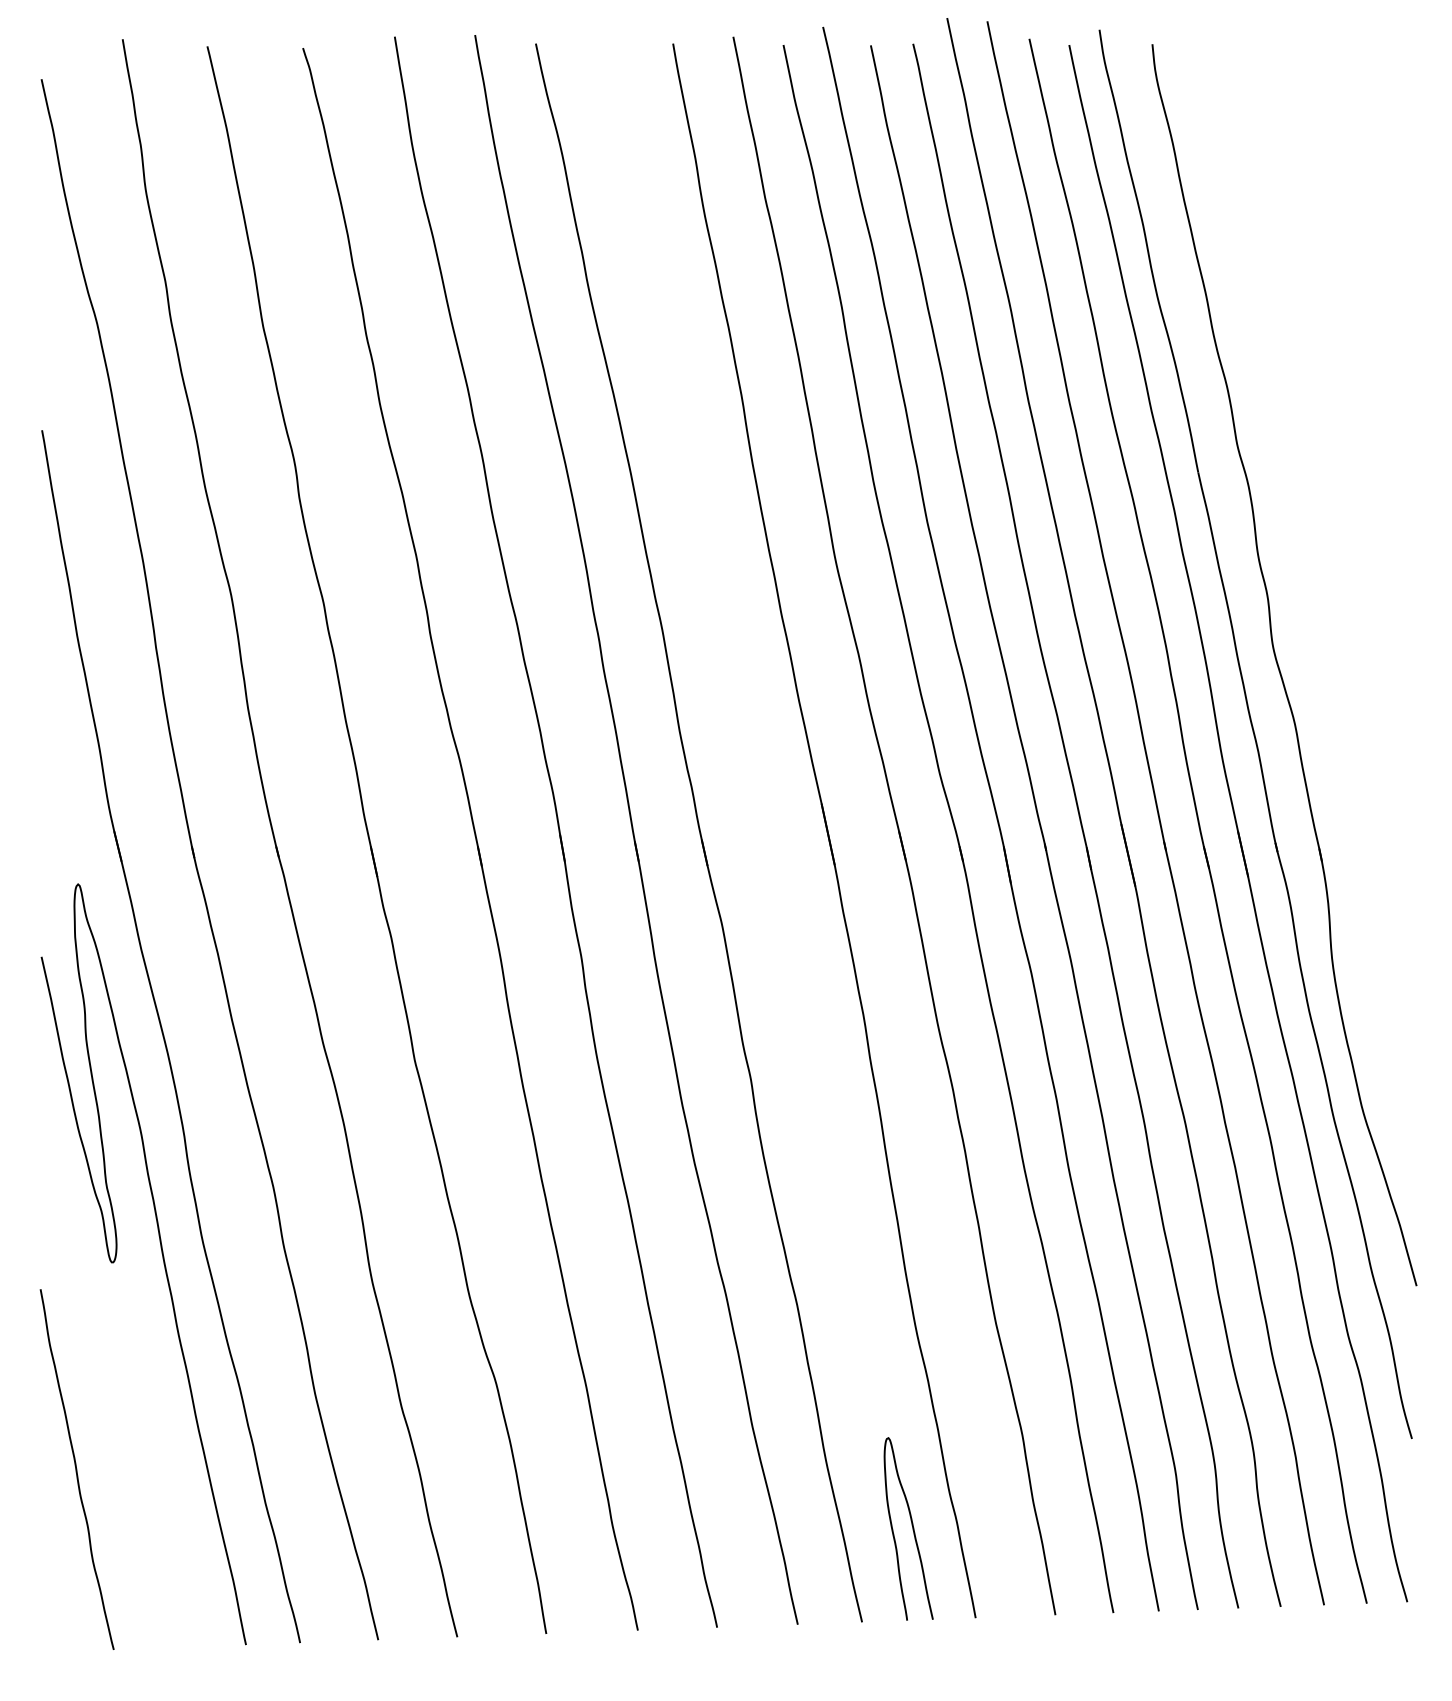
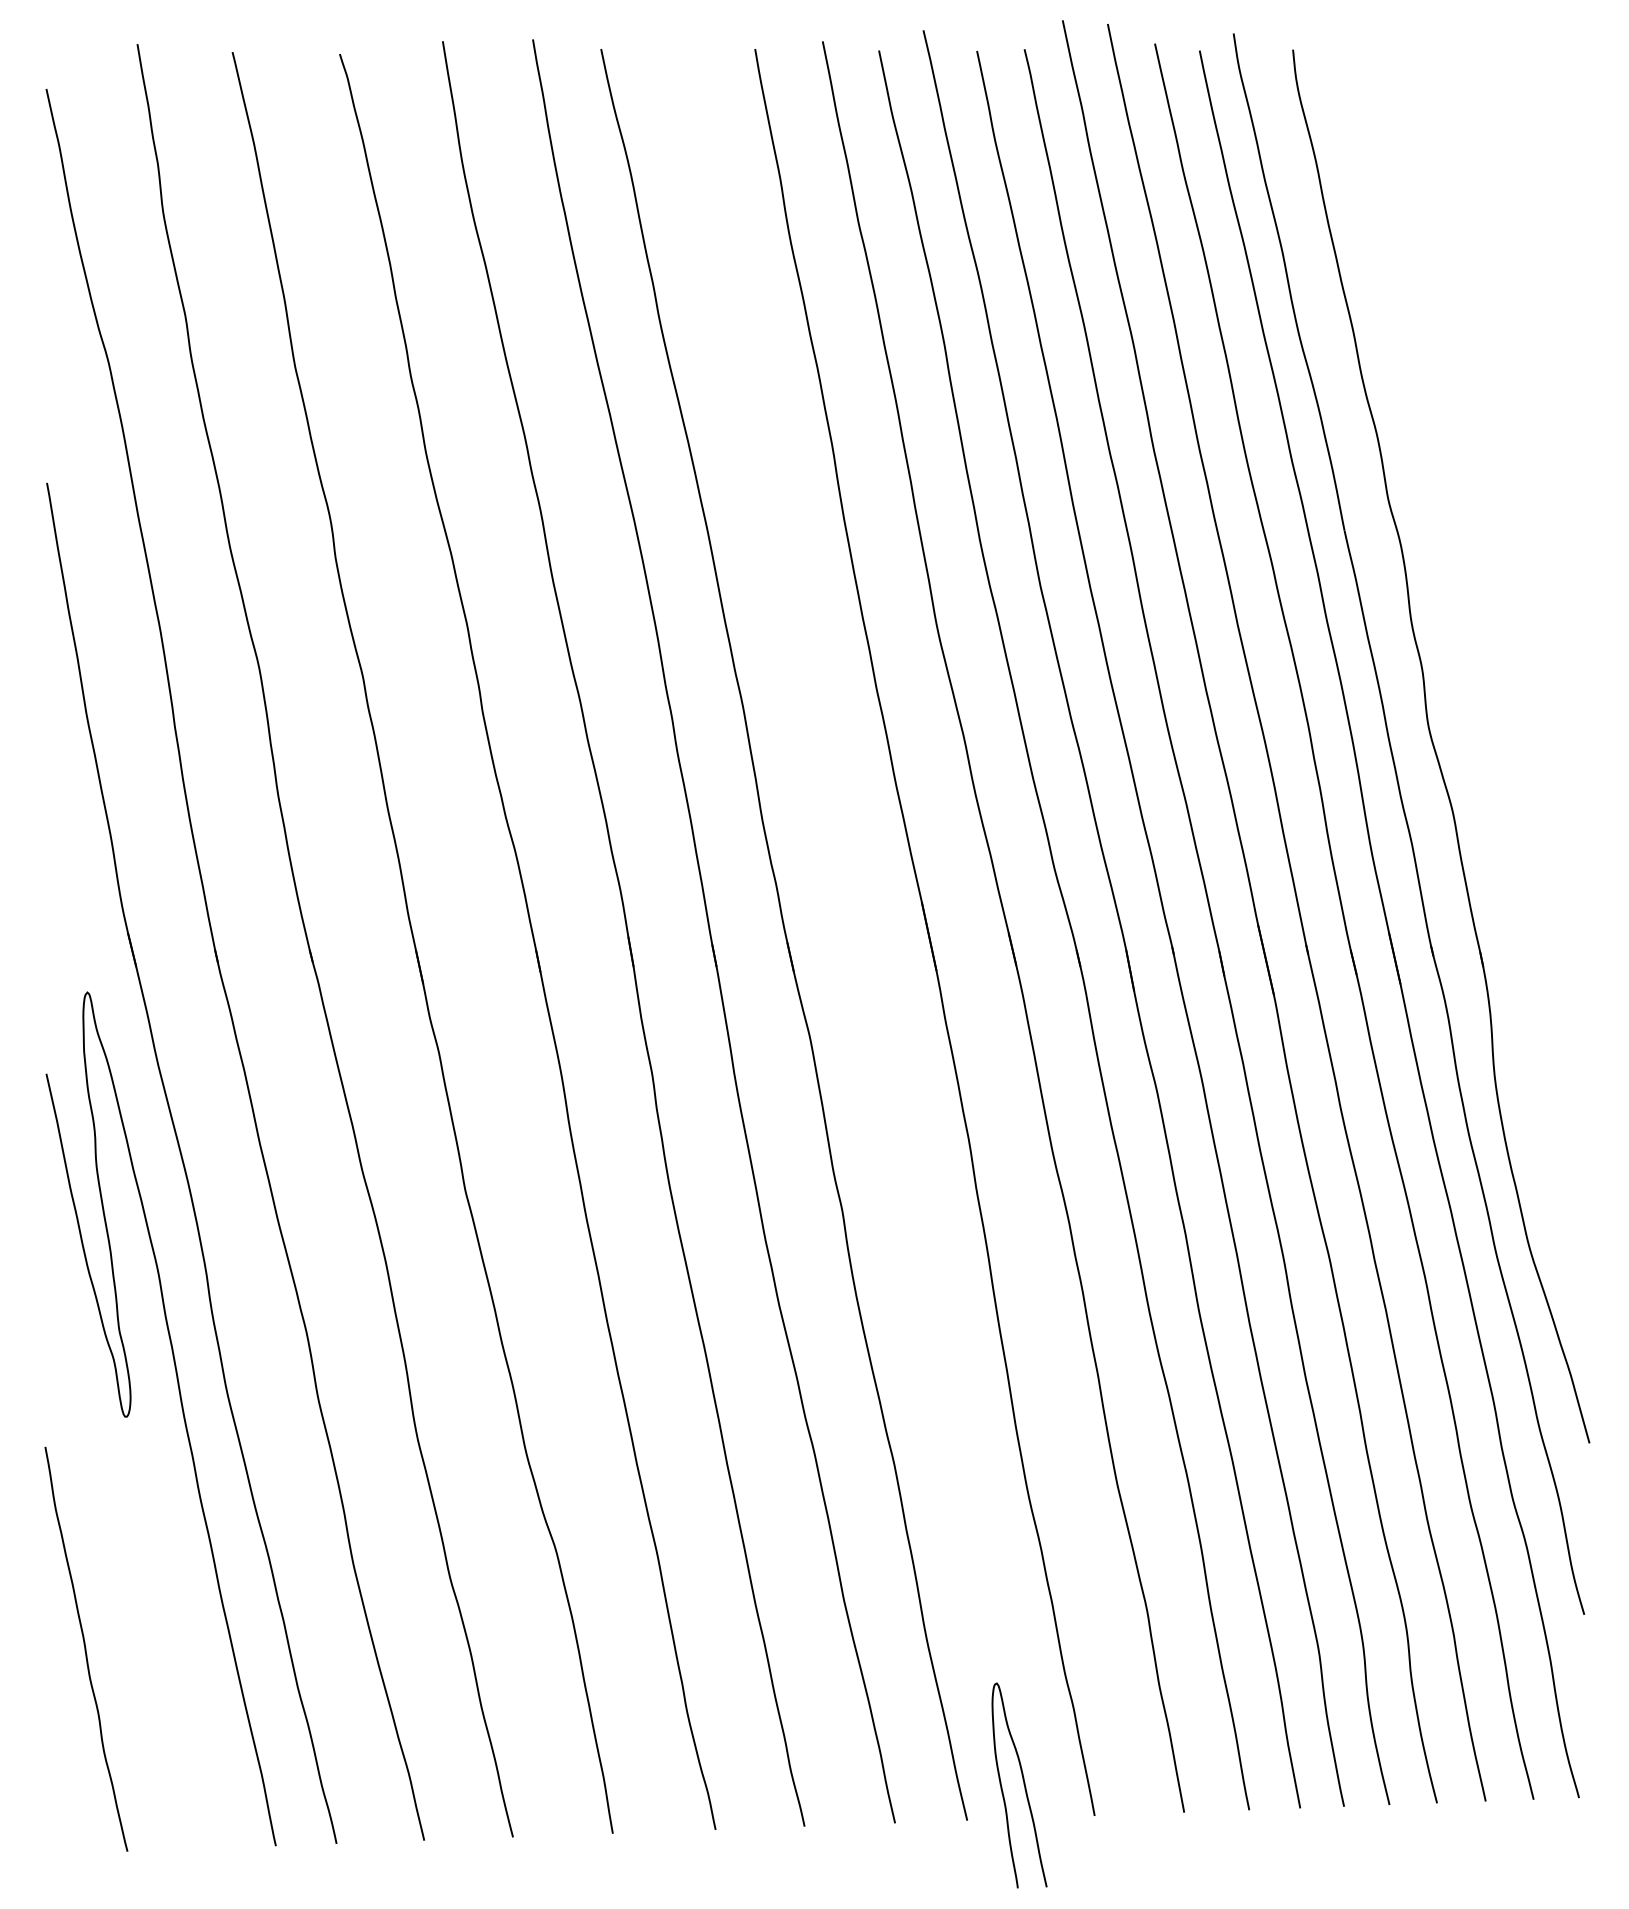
curve: (912, 1528) -> (1023, 1784), moved

